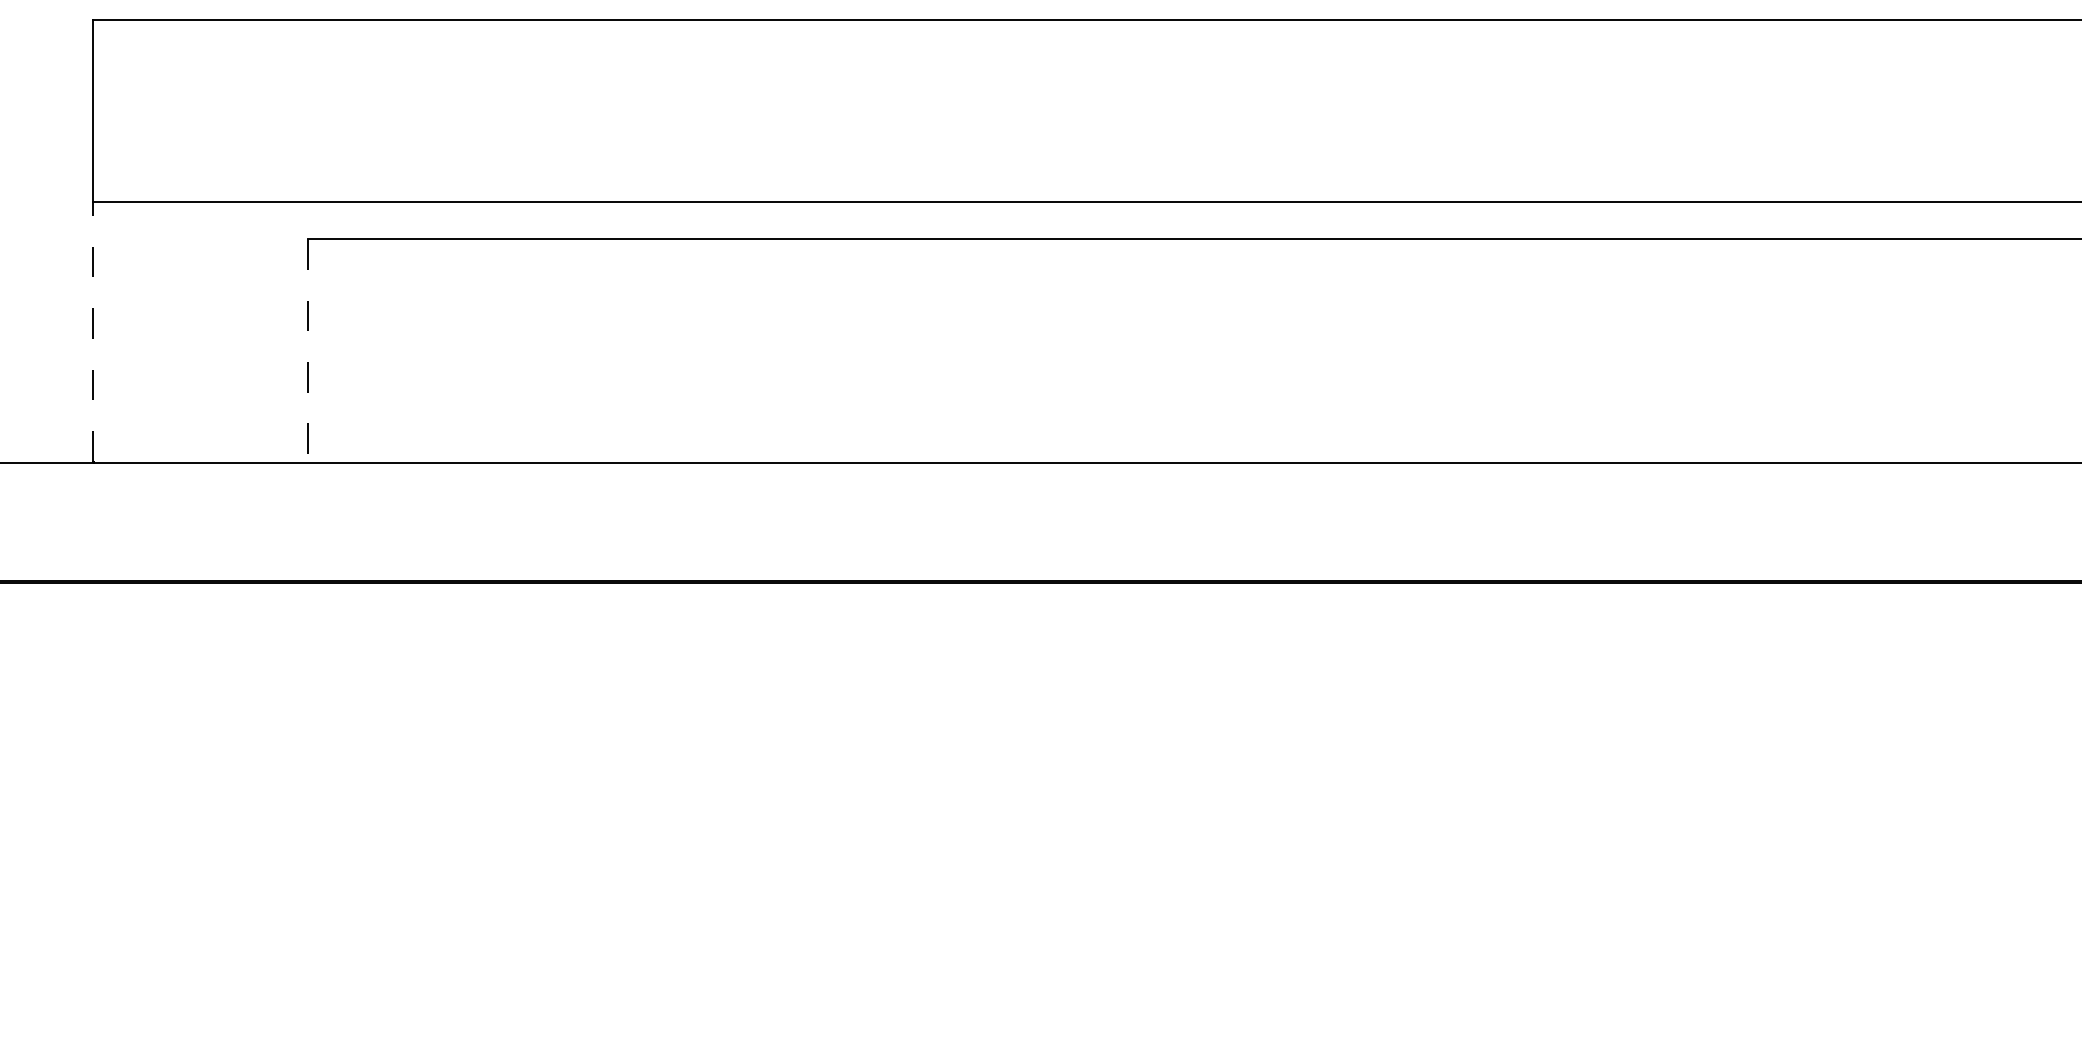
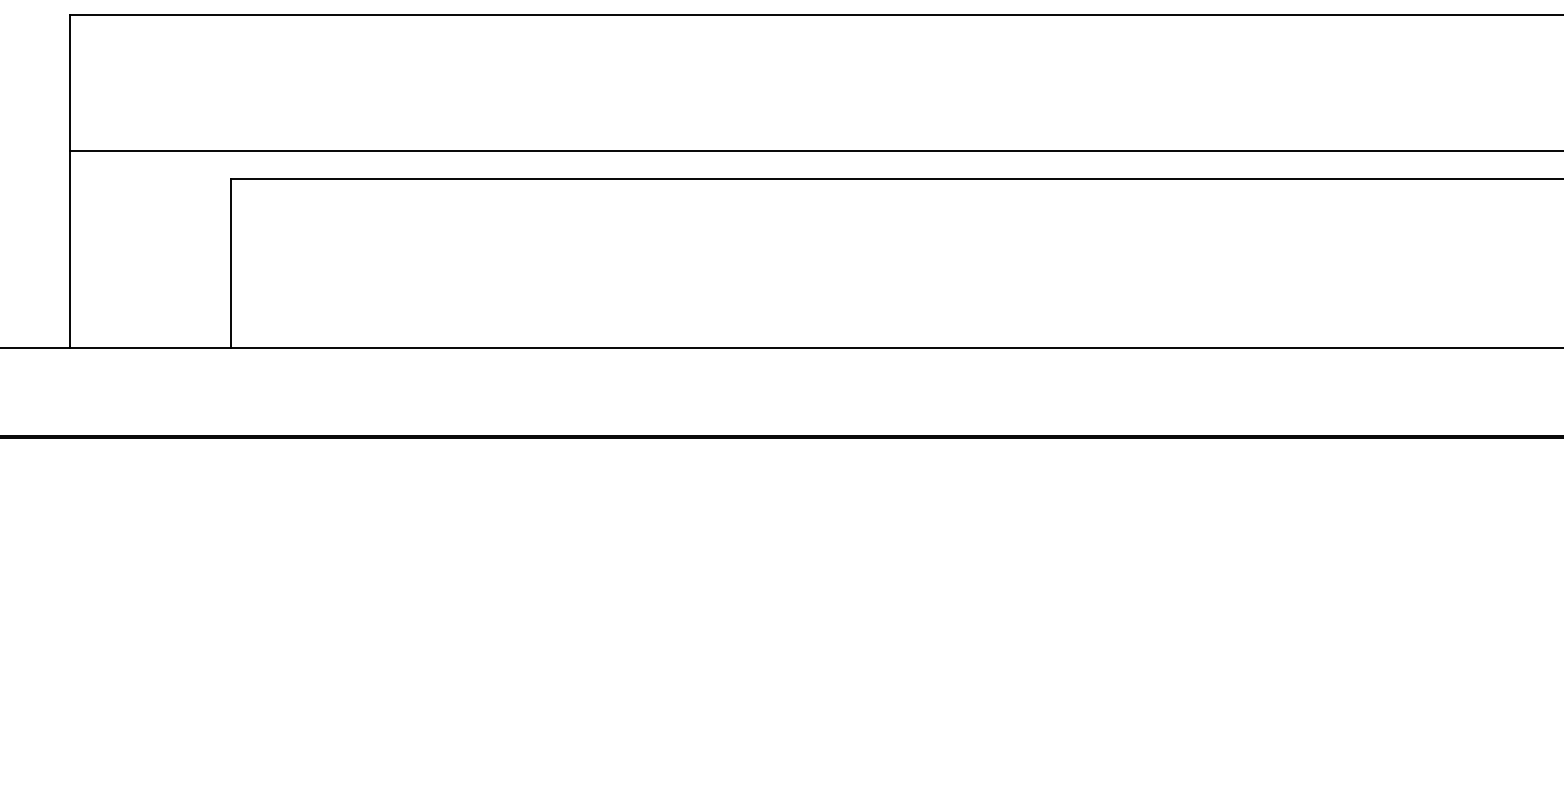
line: (93, 331) -> (70, 248), dashed -> solid
line: (308, 351) -> (231, 263), dashed -> solid

